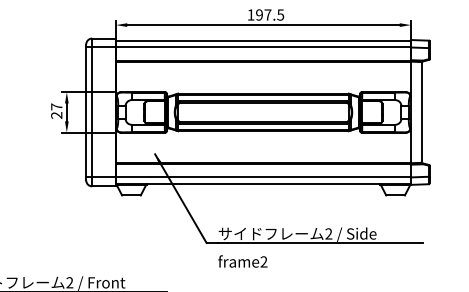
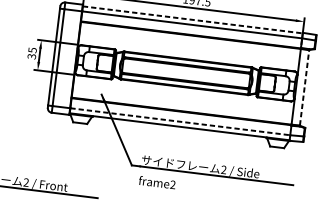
line: (264, 40) -> (193, 19), solid -> dashed
text: (56, 110) -> (32, 52), 27 -> 35
line: (422, 111) -> (304, 87), solid -> dashed
line: (264, 177) -> (181, 121), solid -> dashed

